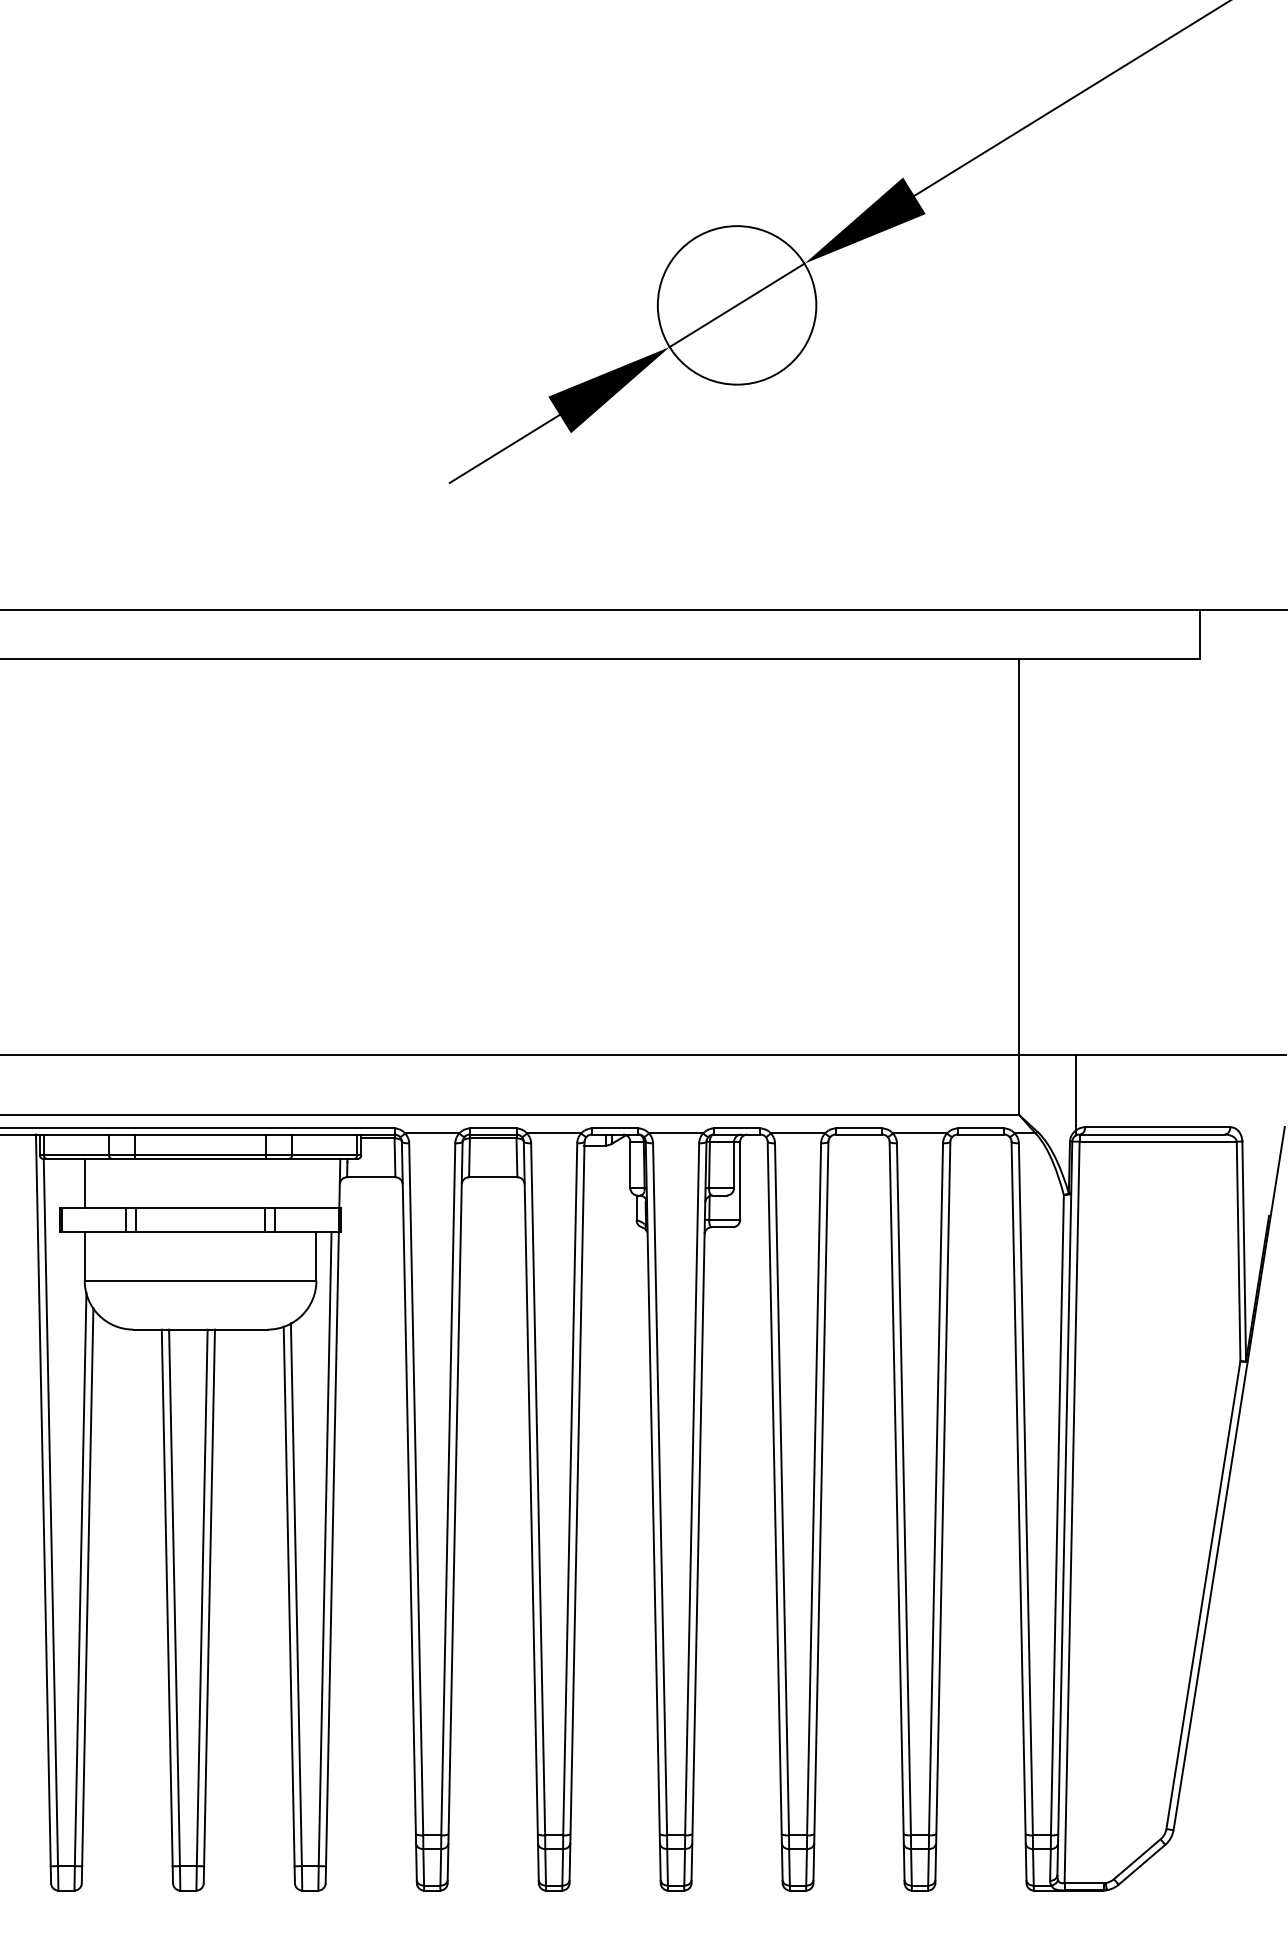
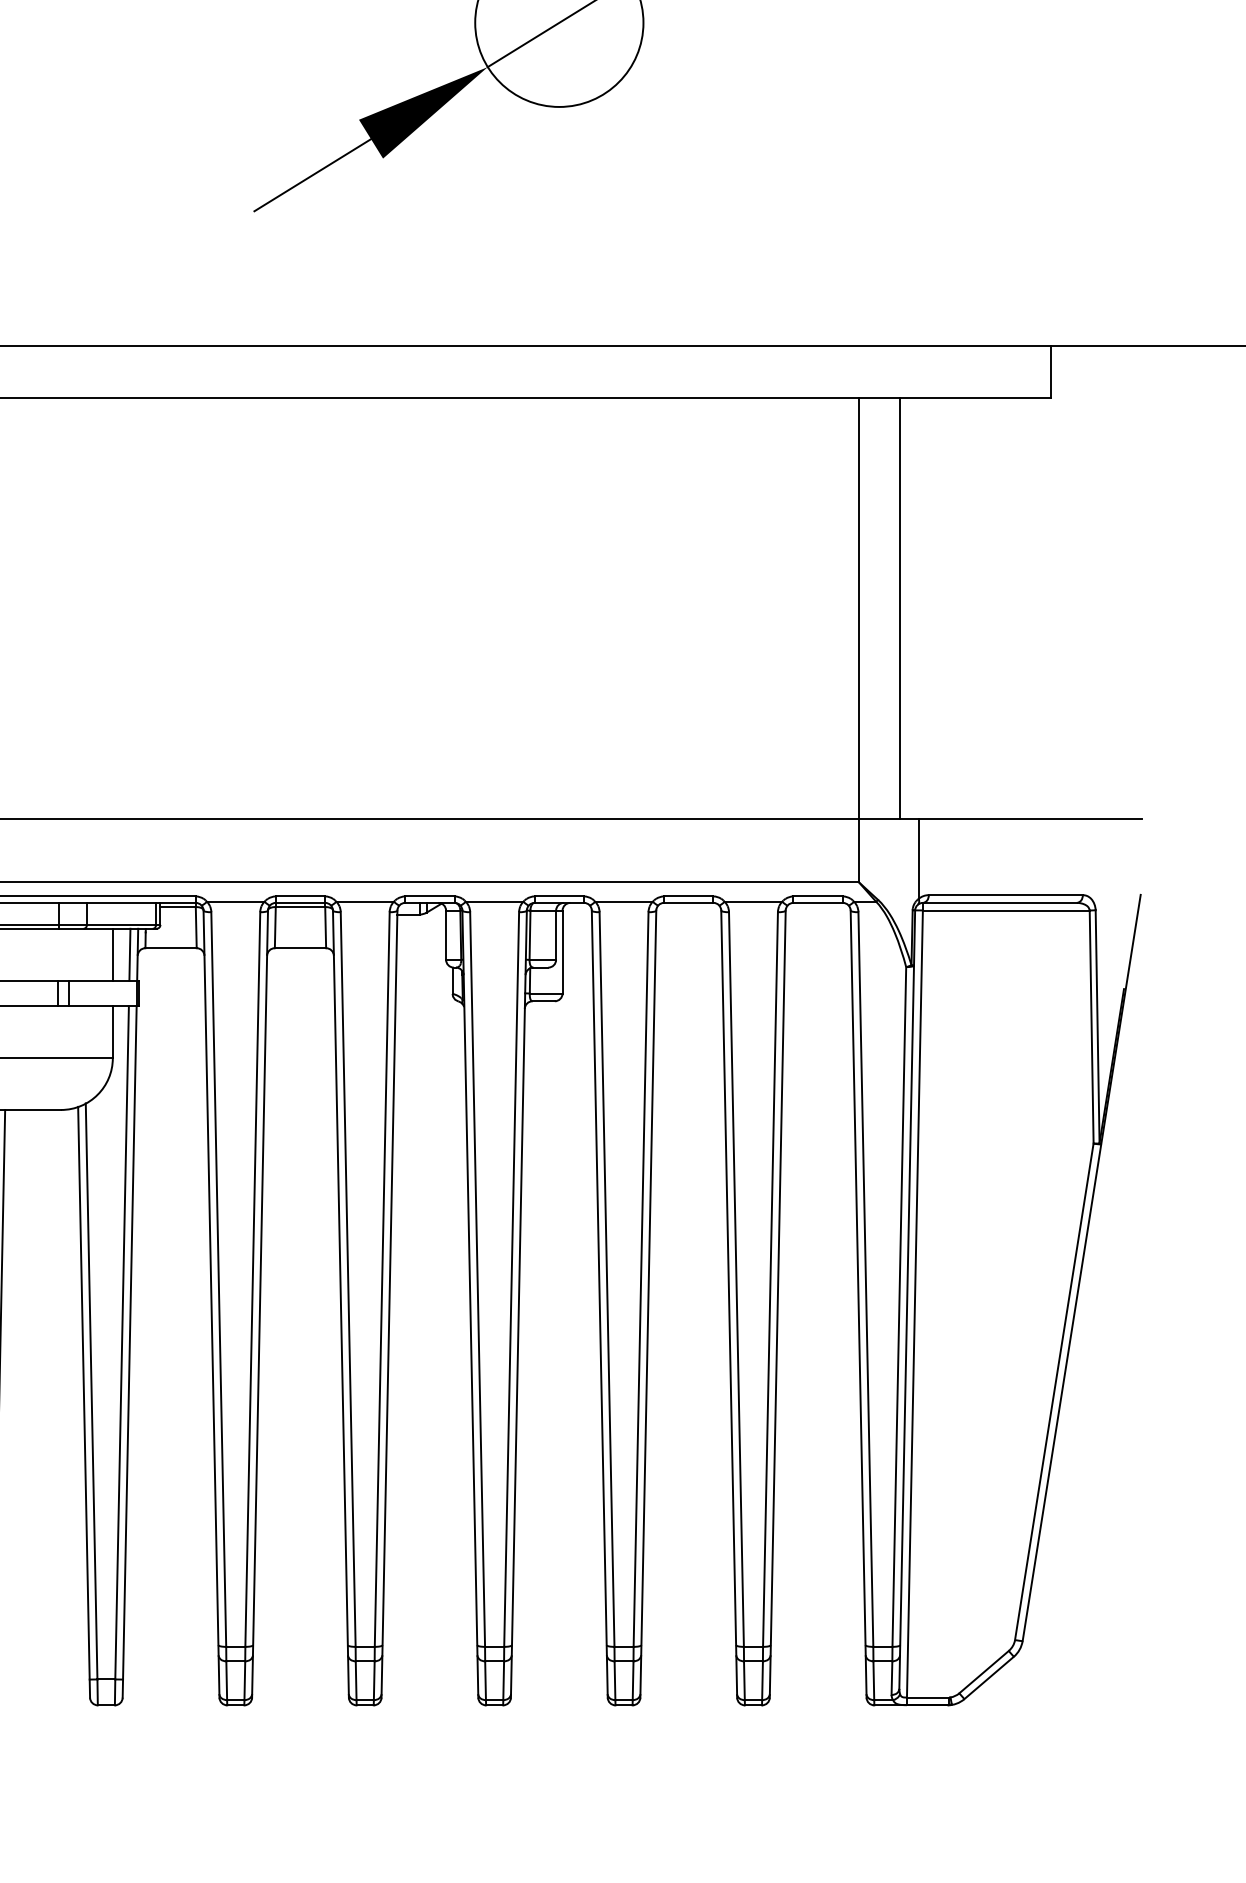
line: (1057, 857) -> (899, 608), added
line: (316, 1182) -> (112, 953), added
line: (332, 1182) -> (129, 953), added

